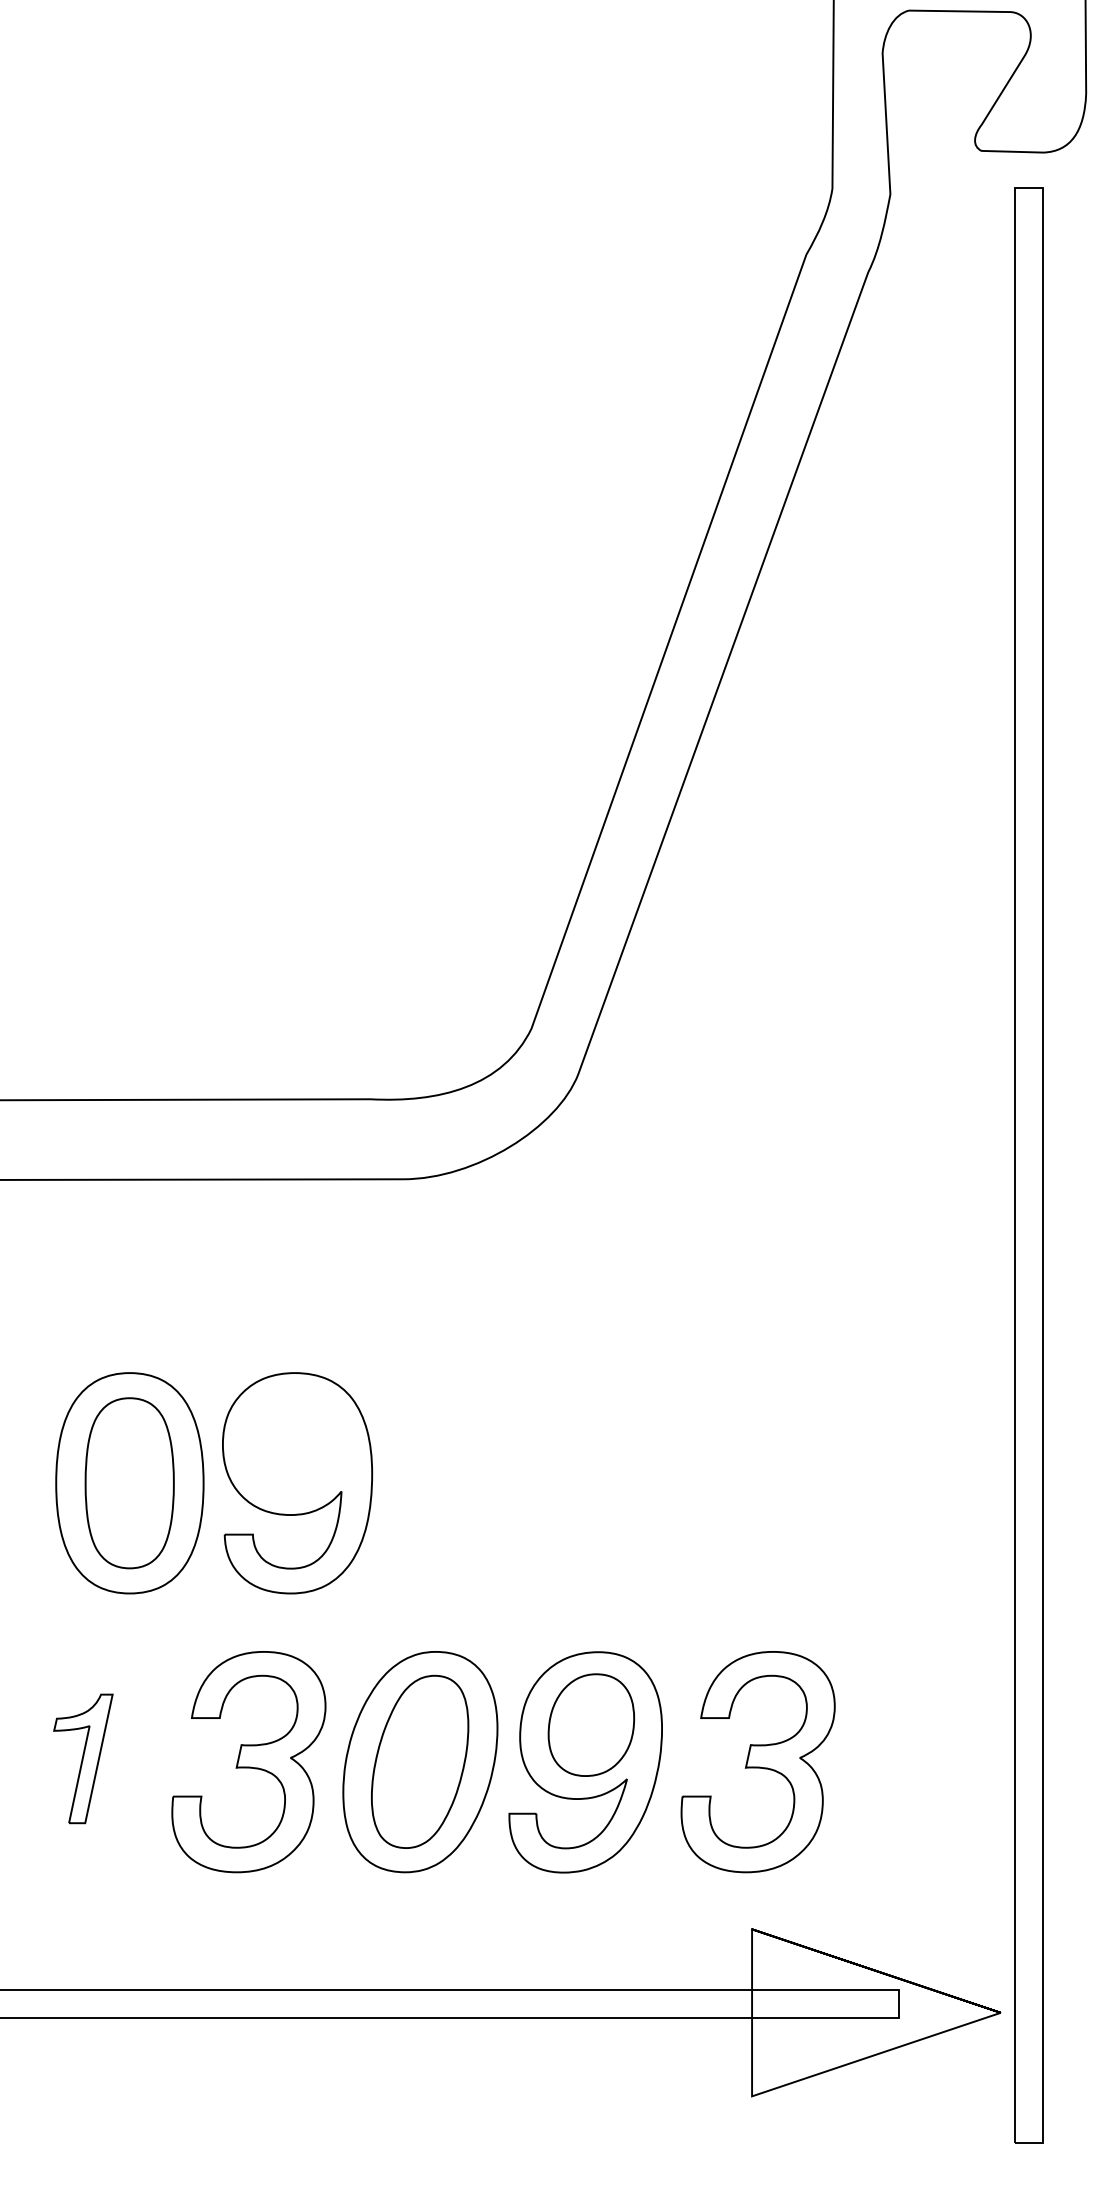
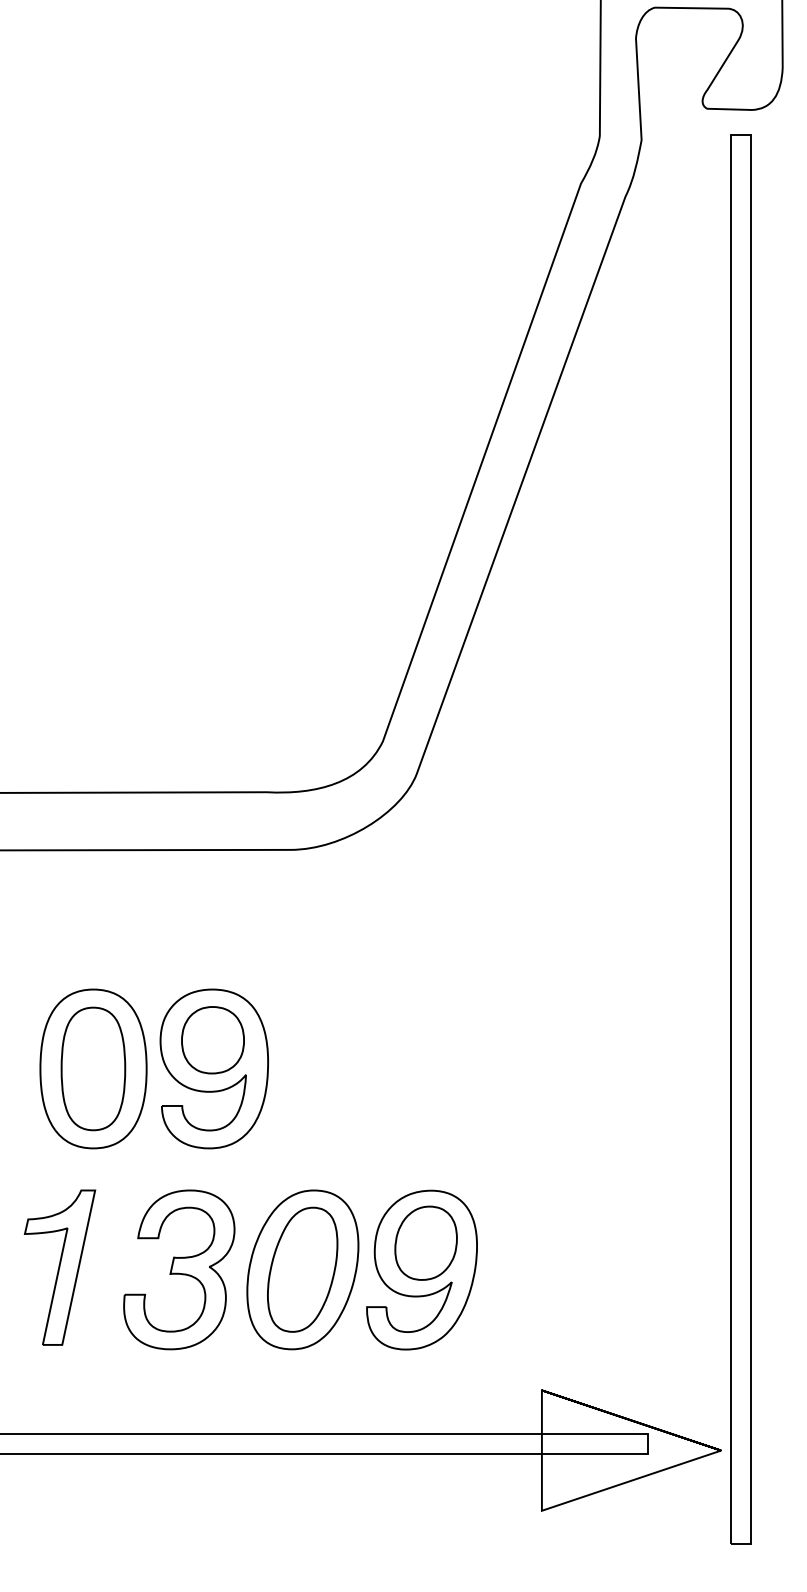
part: (294, 1443) -> (212, 1040), added
part: (82, 1758) -> (59, 1267), size x1.67
part: (758, 1761) -> (546, 1269), removed

